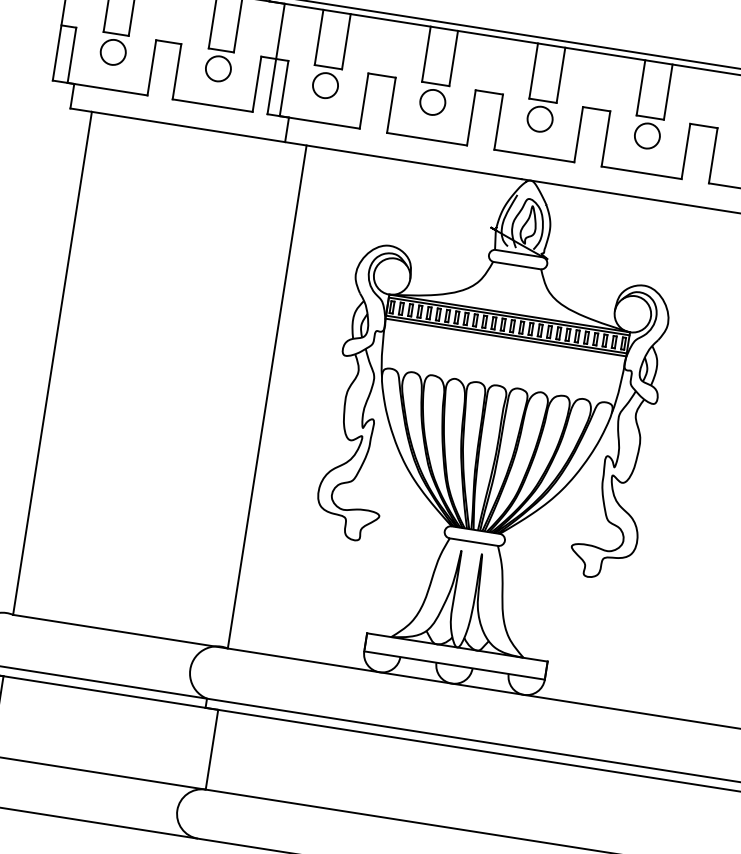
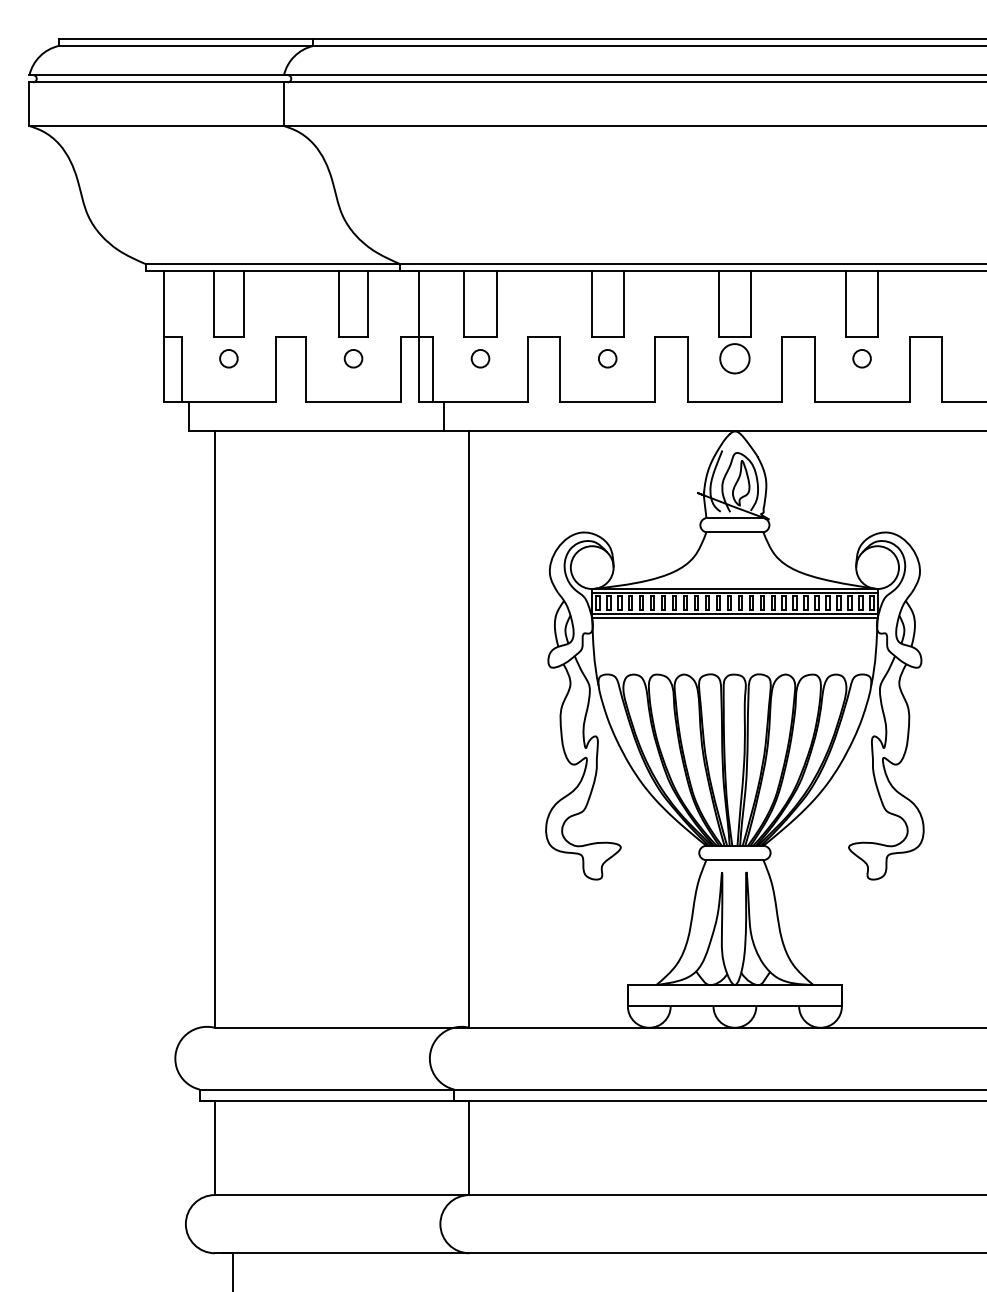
circle: (112, 52) -> (228, 358), size x0.6
circle: (218, 68) -> (353, 358), size x0.6
circle: (325, 85) -> (480, 358), size x0.6
circle: (432, 102) -> (607, 358), size x0.6
circle: (646, 135) -> (861, 358), size x0.6

